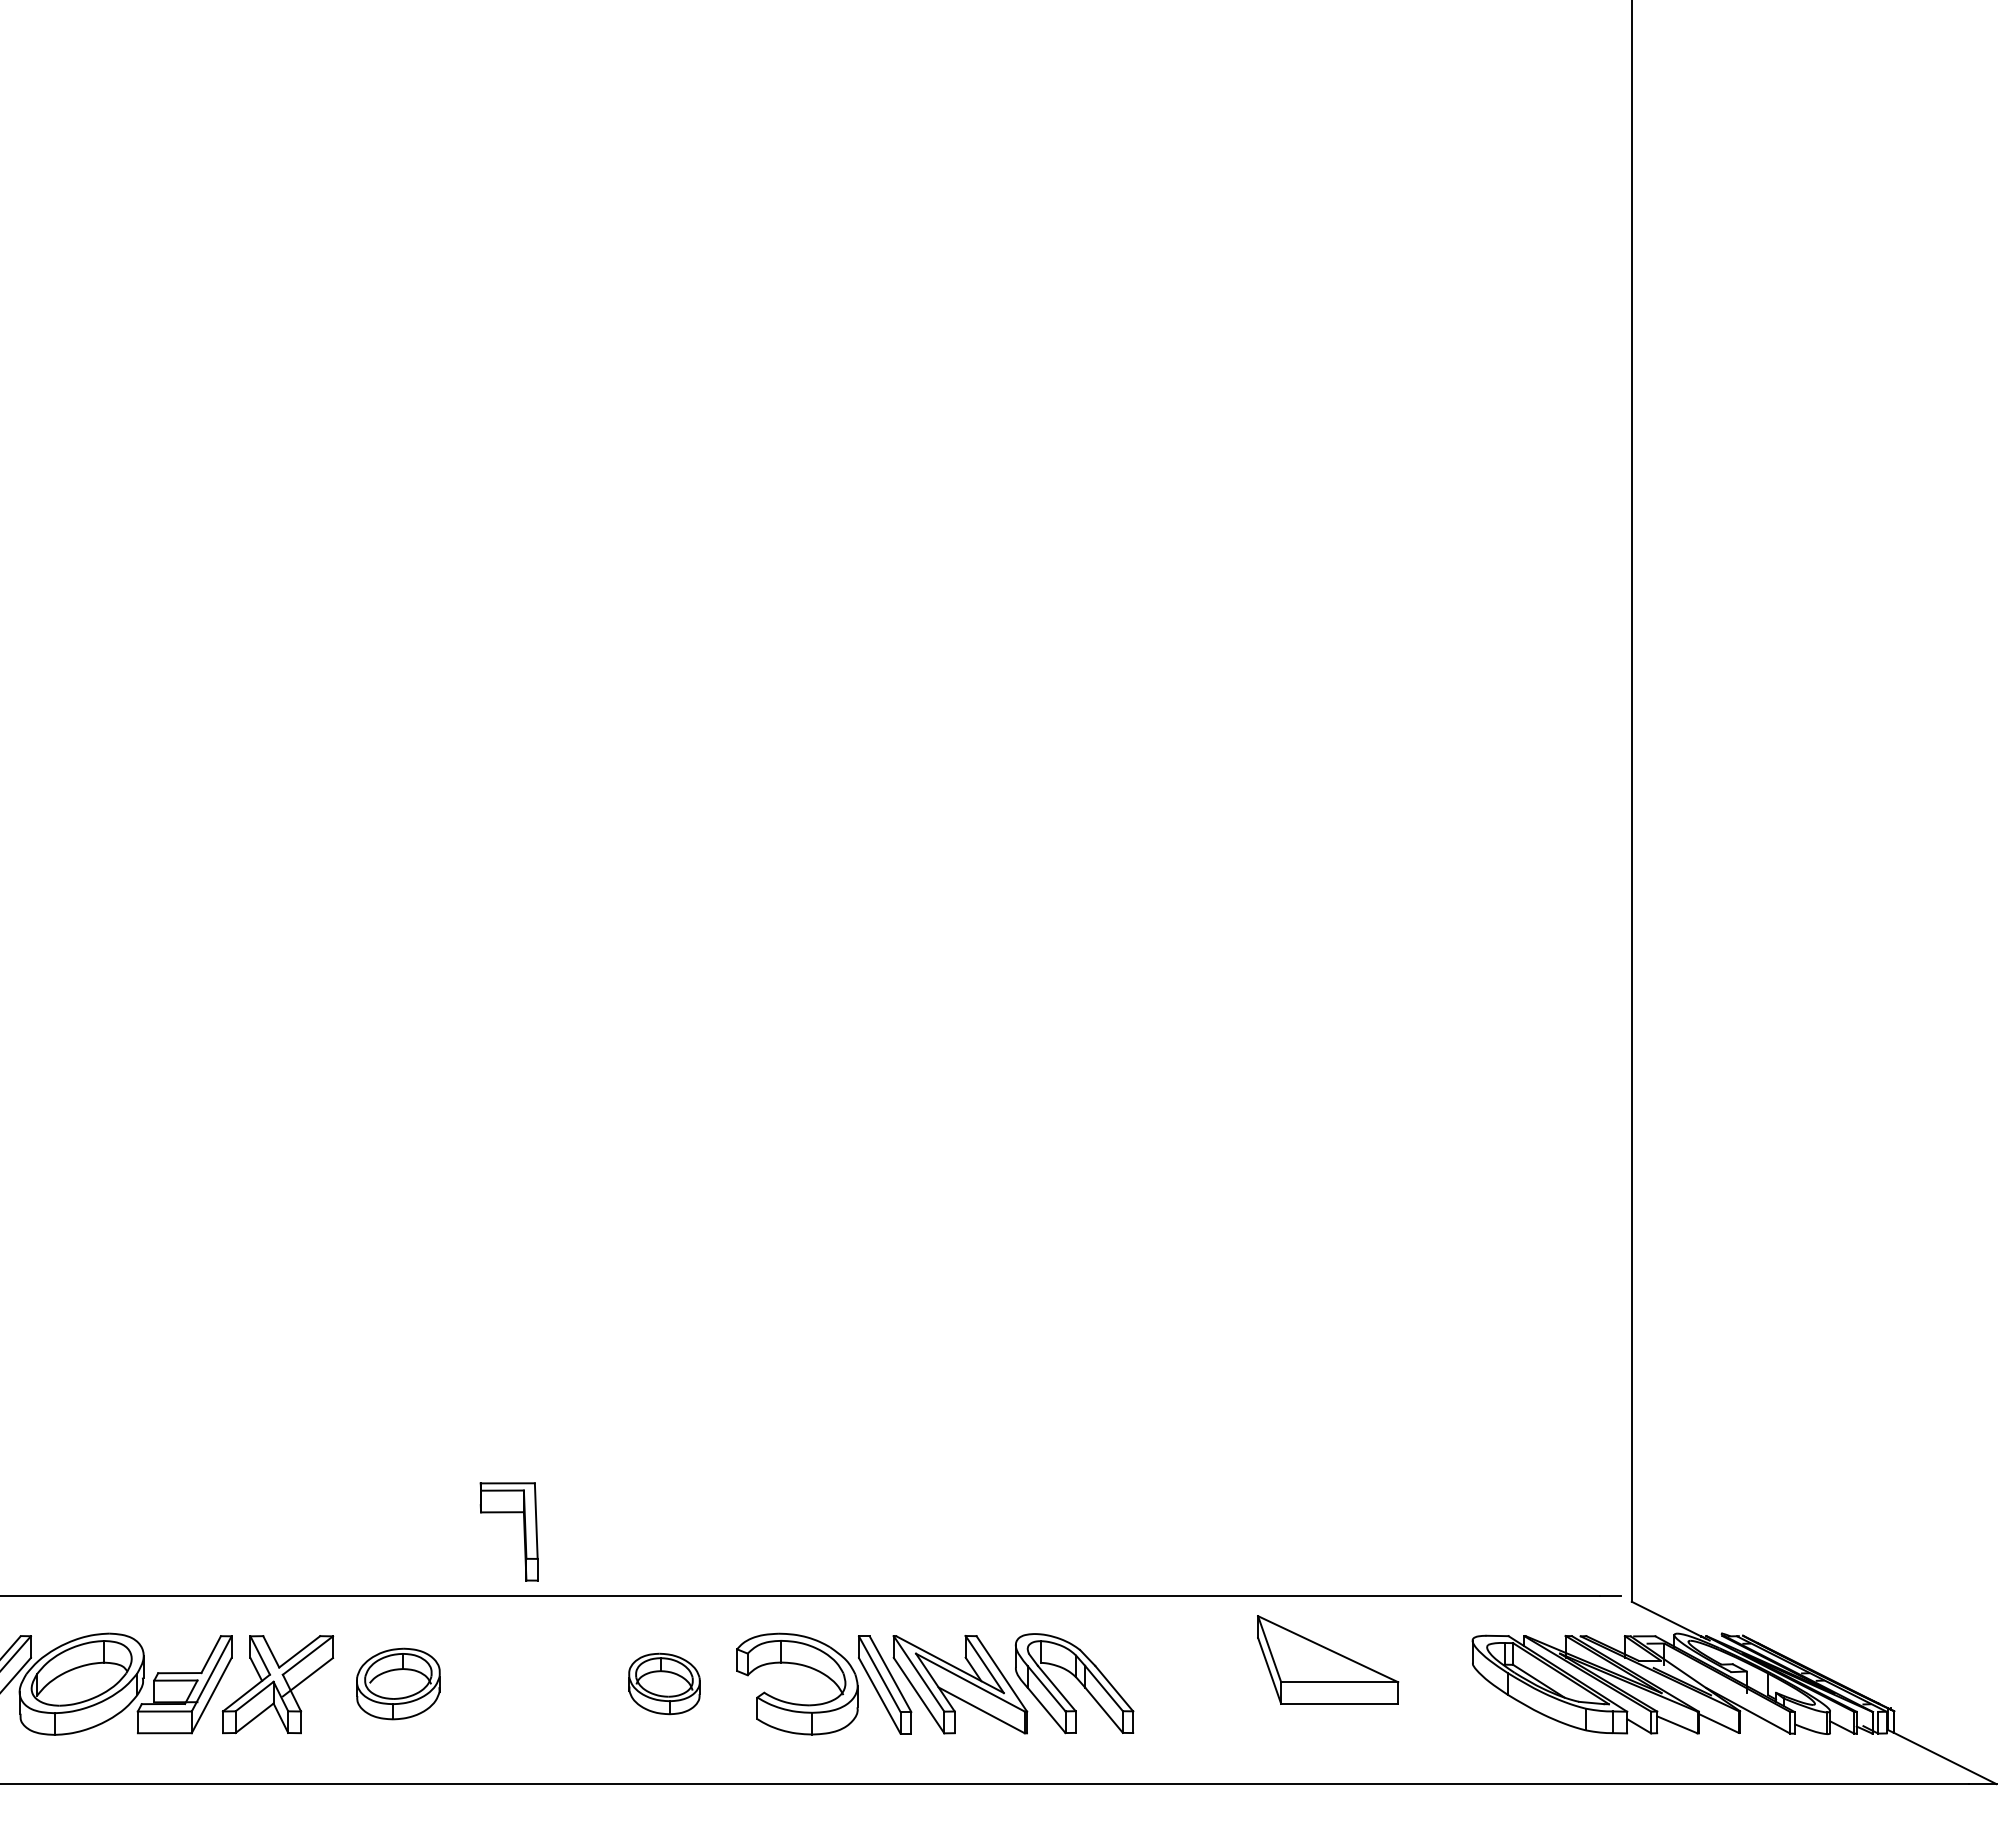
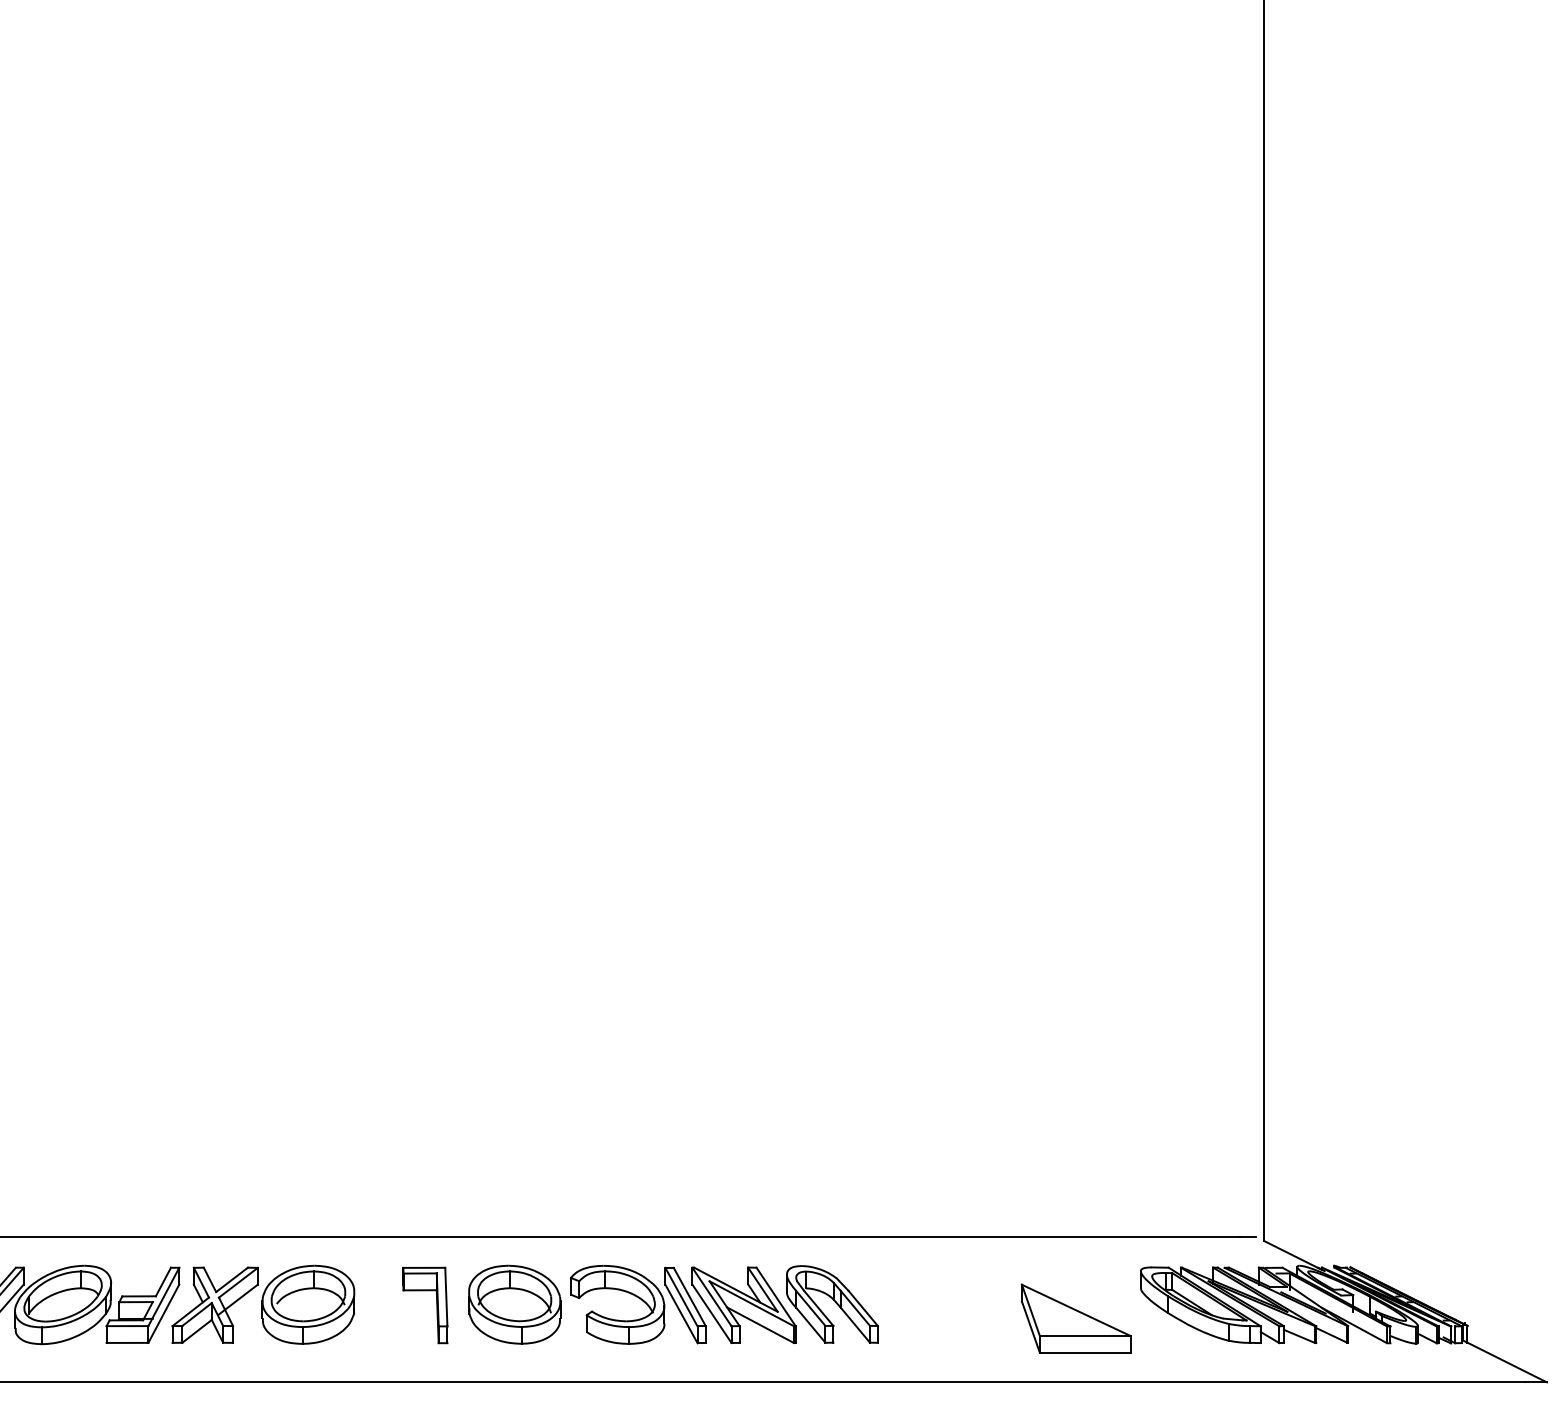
part: (523, 1531) -> (436, 1305), moved
part: (1328, 1659) -> (1076, 1318), moved
part: (398, 1683) -> (308, 1304), size x1.43
part: (664, 1683) -> (514, 1304), size x1.67

